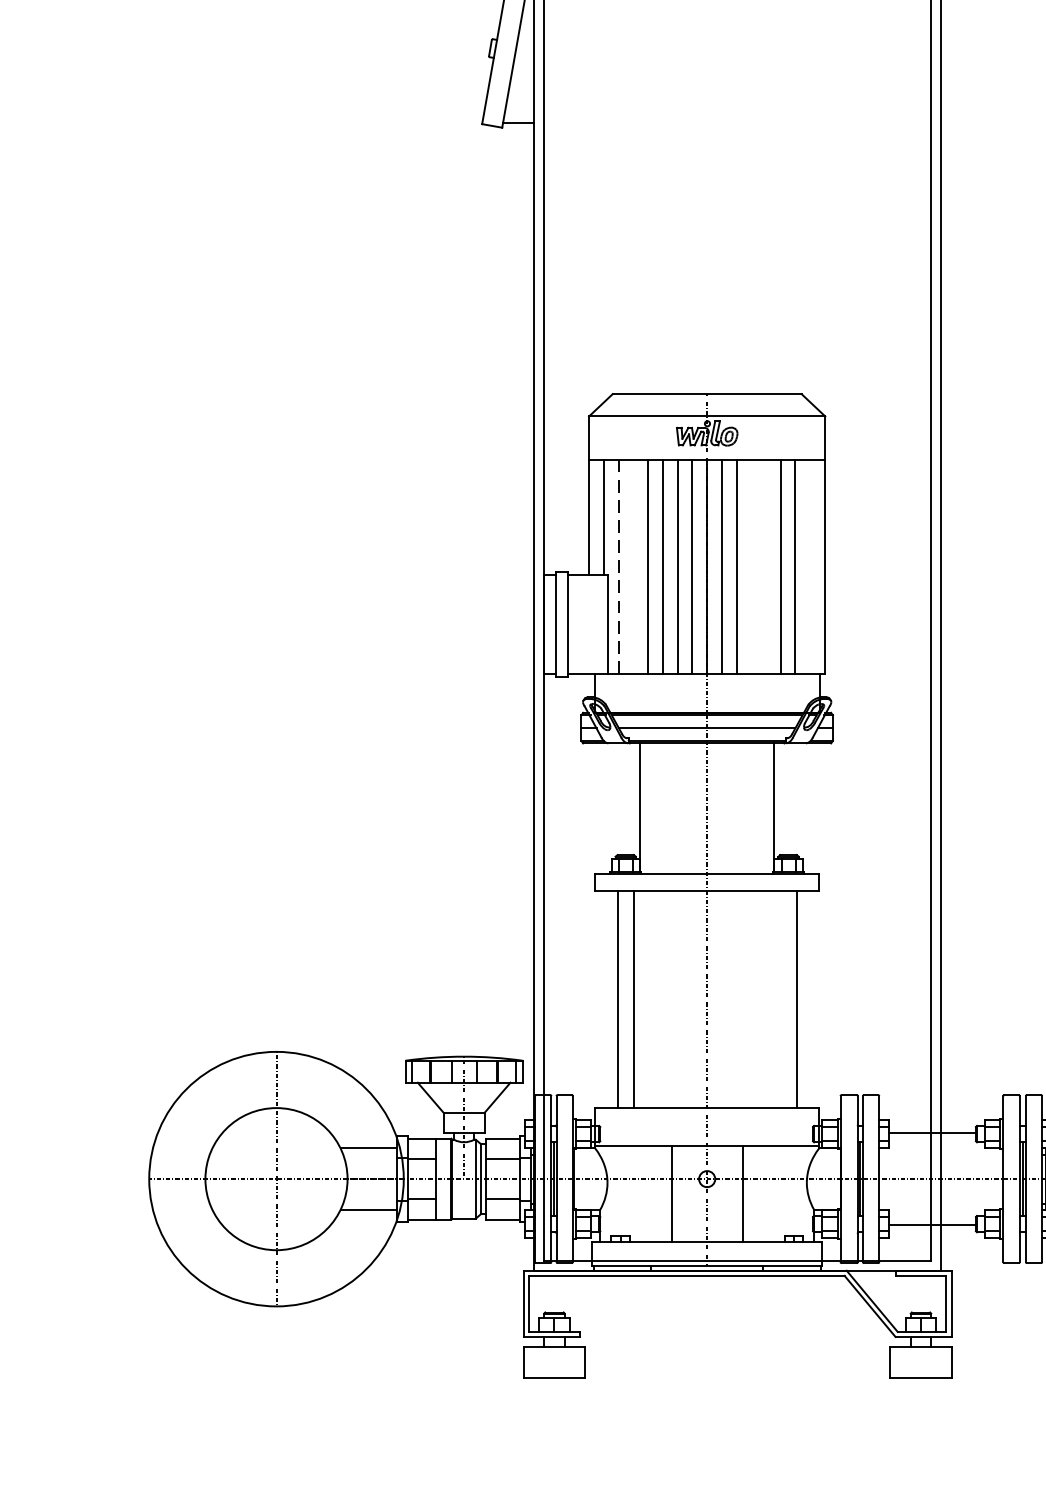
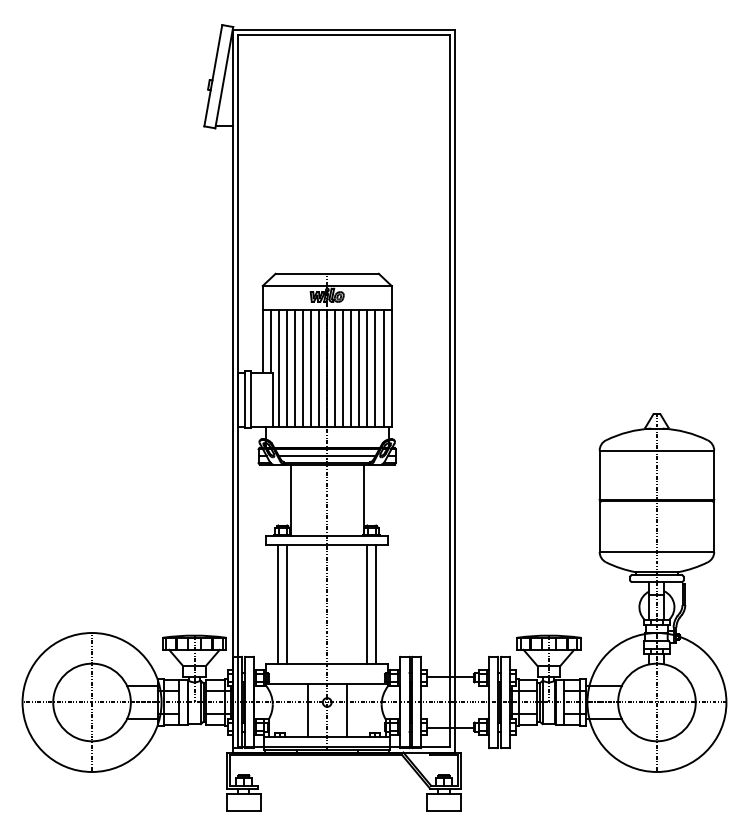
line: (619, 565) -> (279, 367), dashed -> solid
line: (634, 565) -> (287, 367), added
line: (751, 565) -> (351, 367), added
line: (766, 565) -> (359, 367), added
line: (810, 565) -> (383, 367), added
line: (780, 999) -> (367, 604), added

